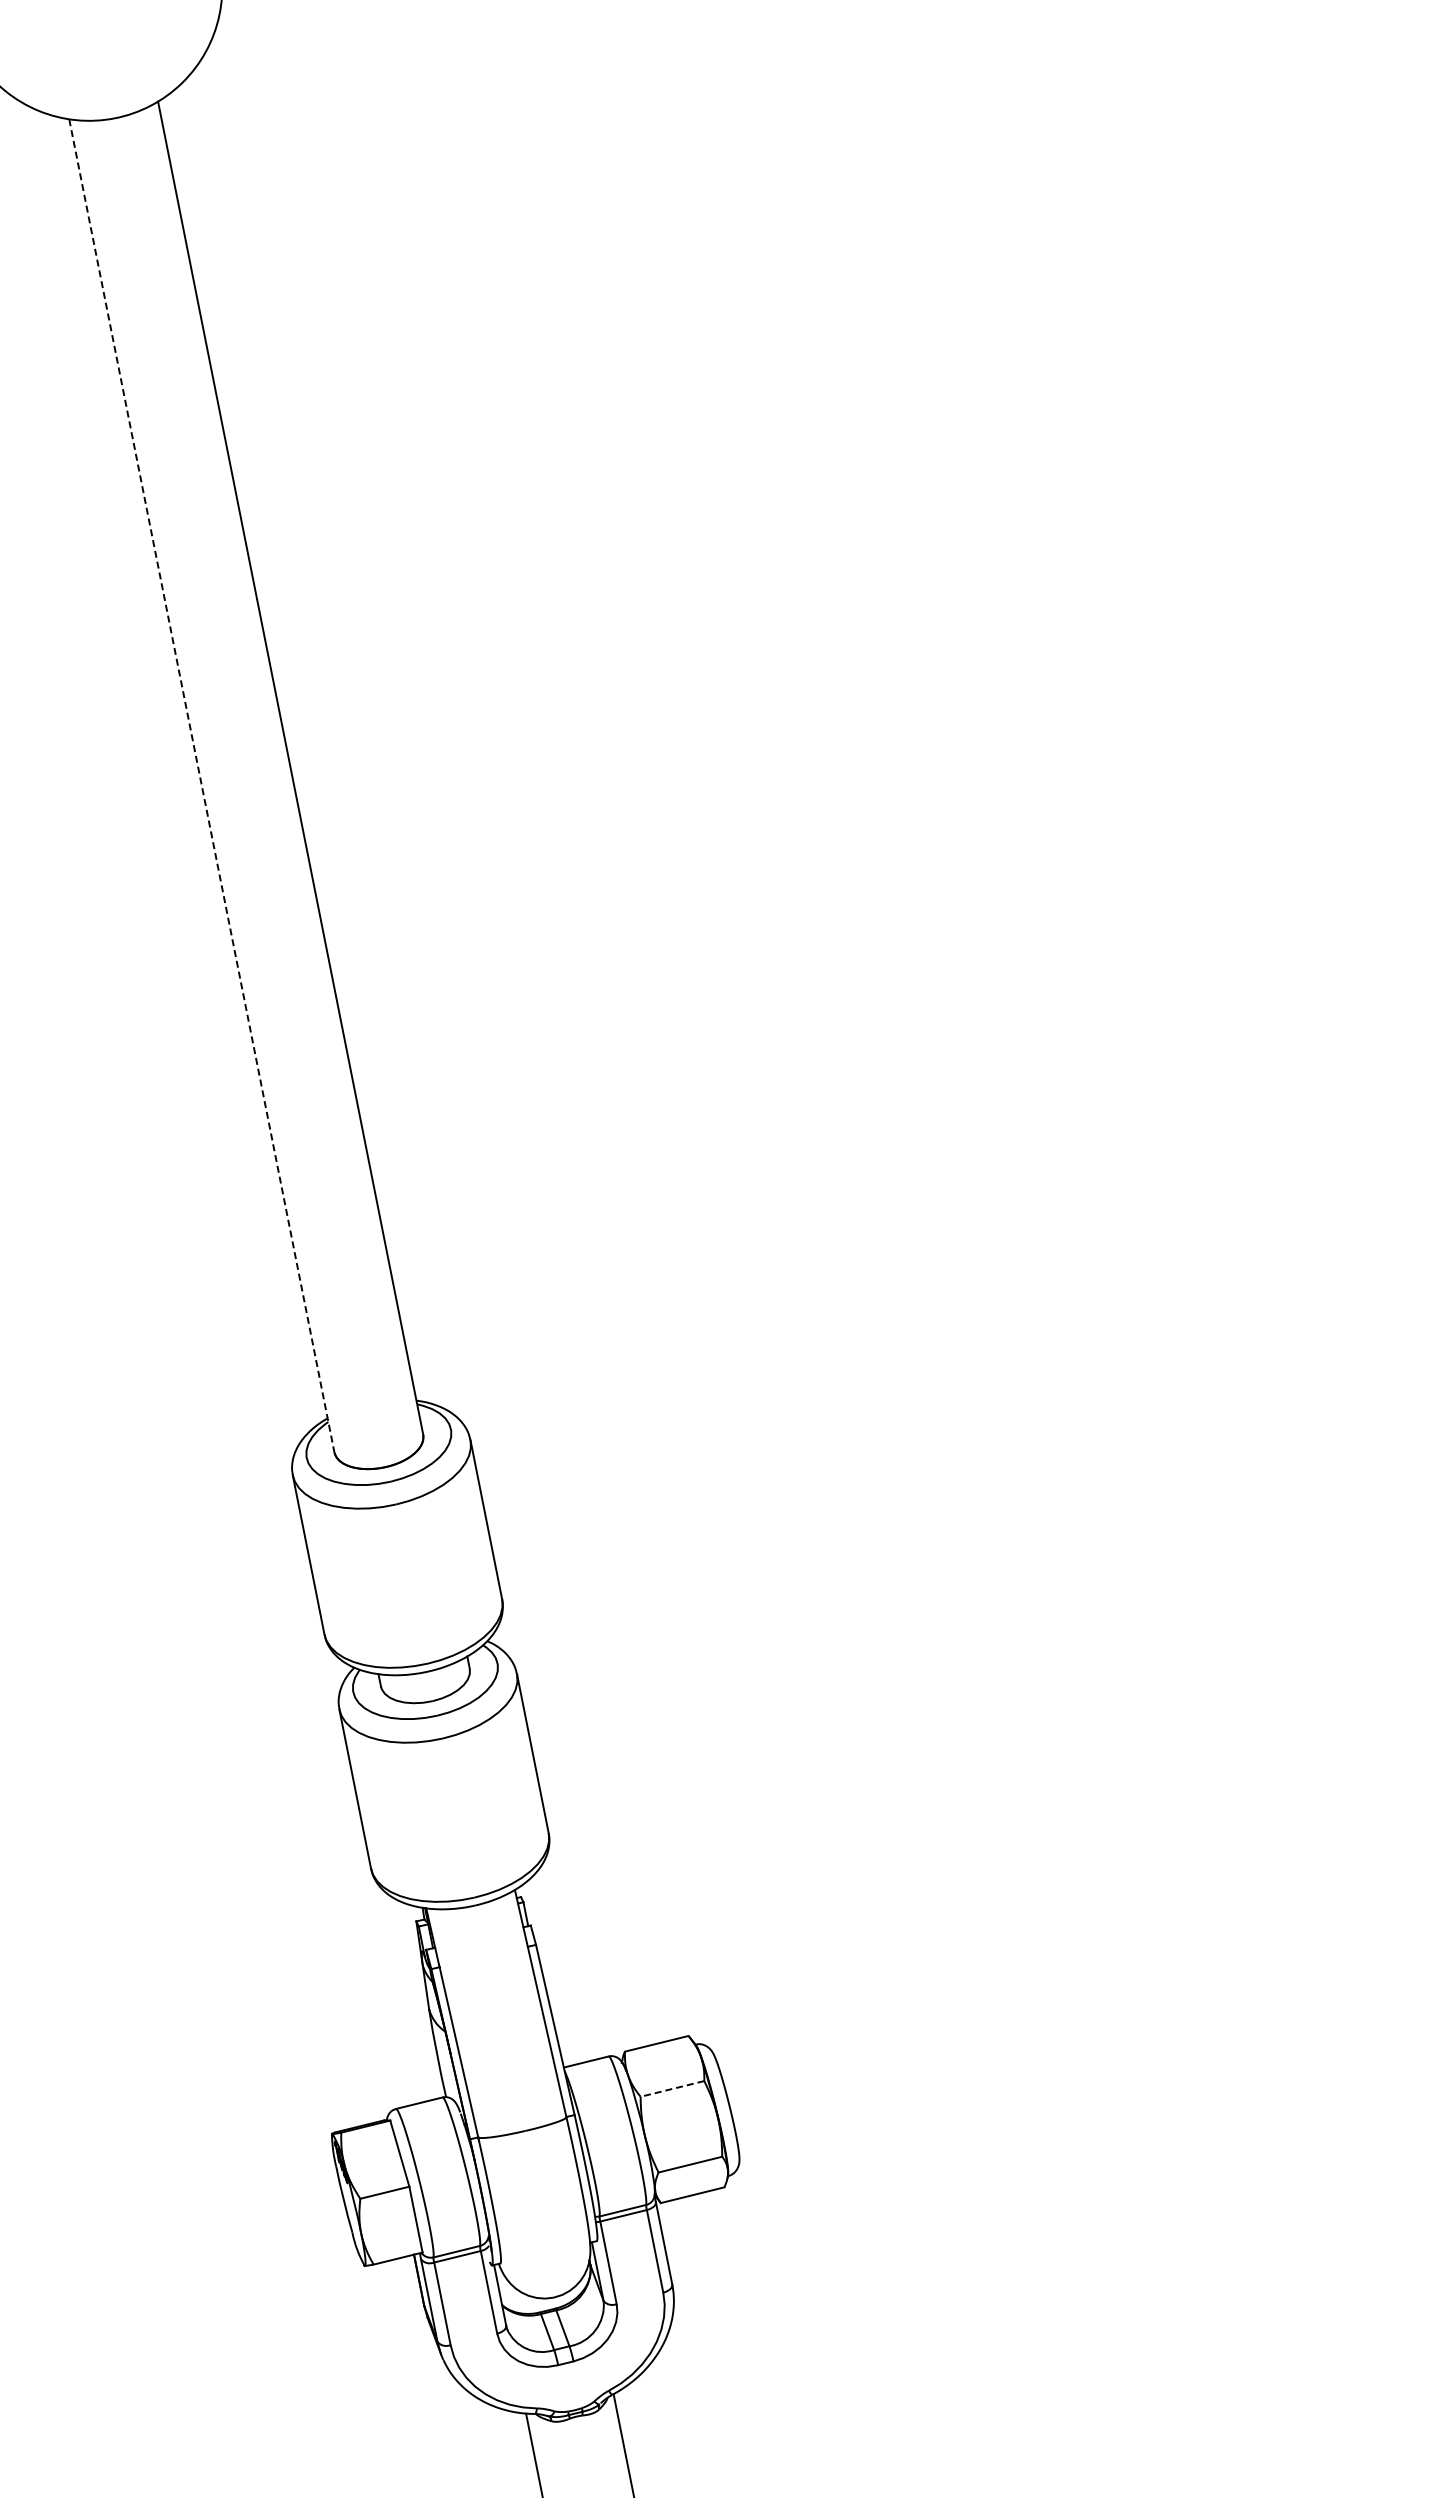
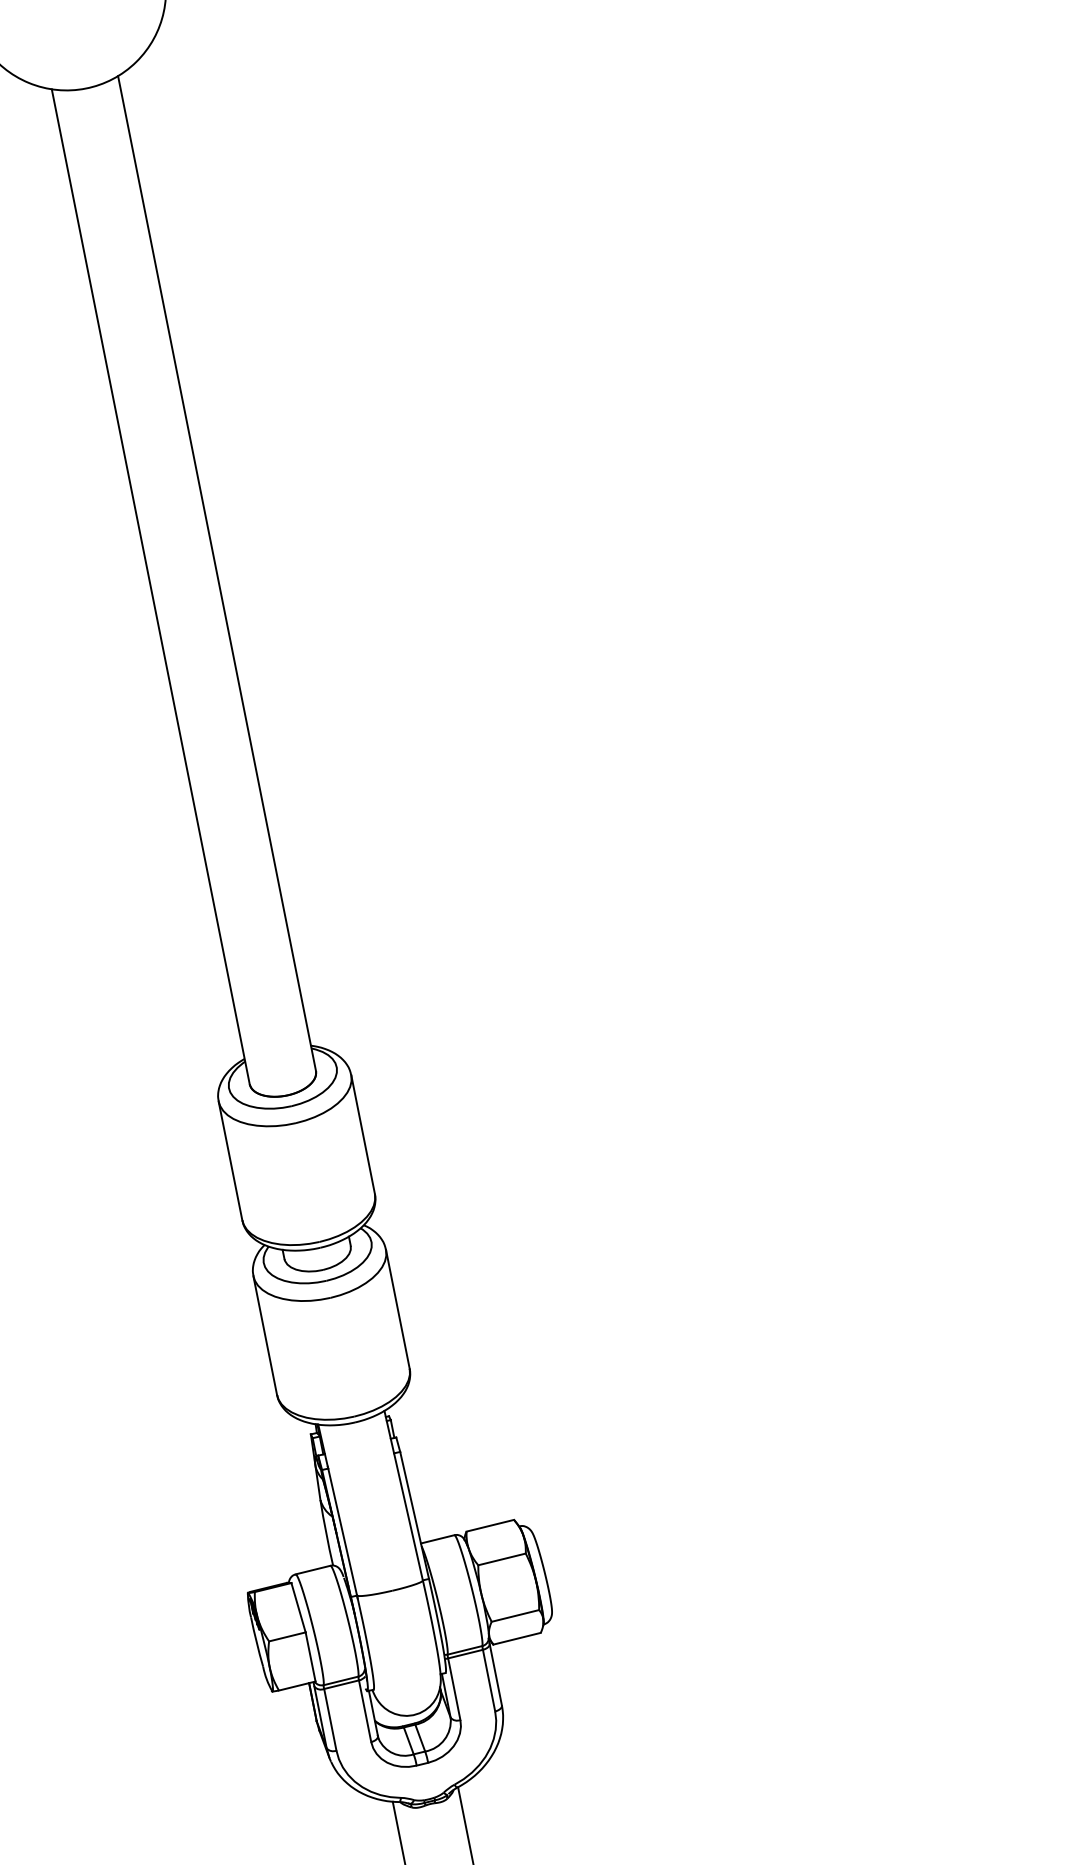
line: (201, 785) -> (150, 586), dashed -> solid
line: (672, 2088) -> (502, 1559), dashed -> solid

